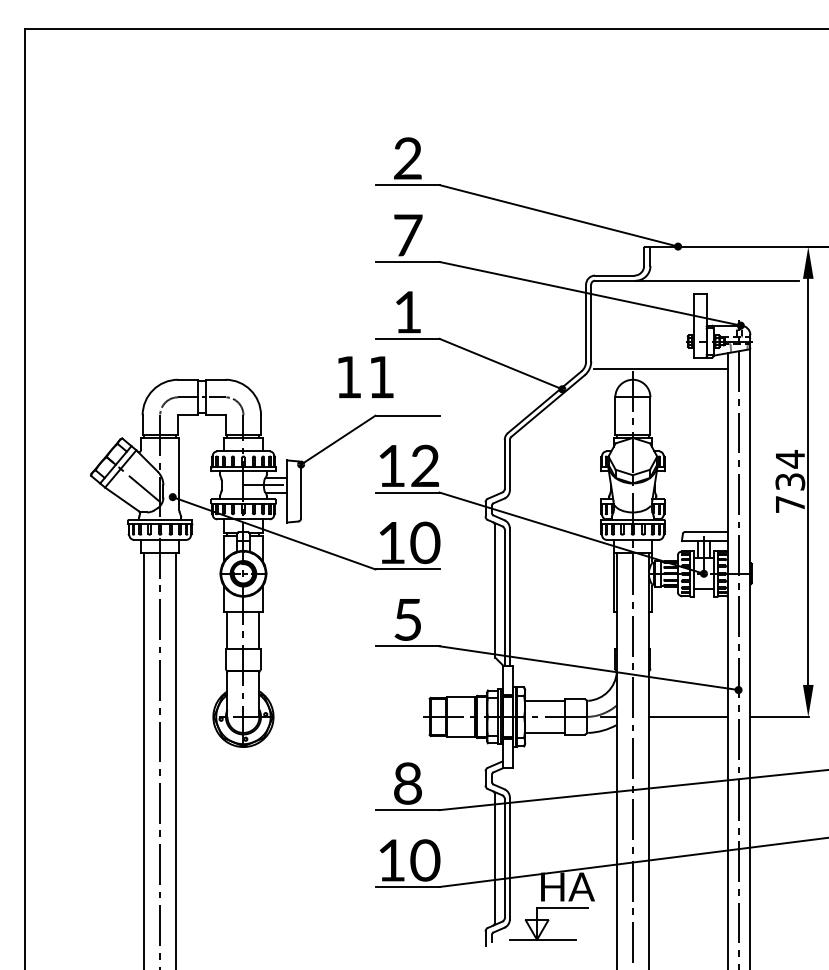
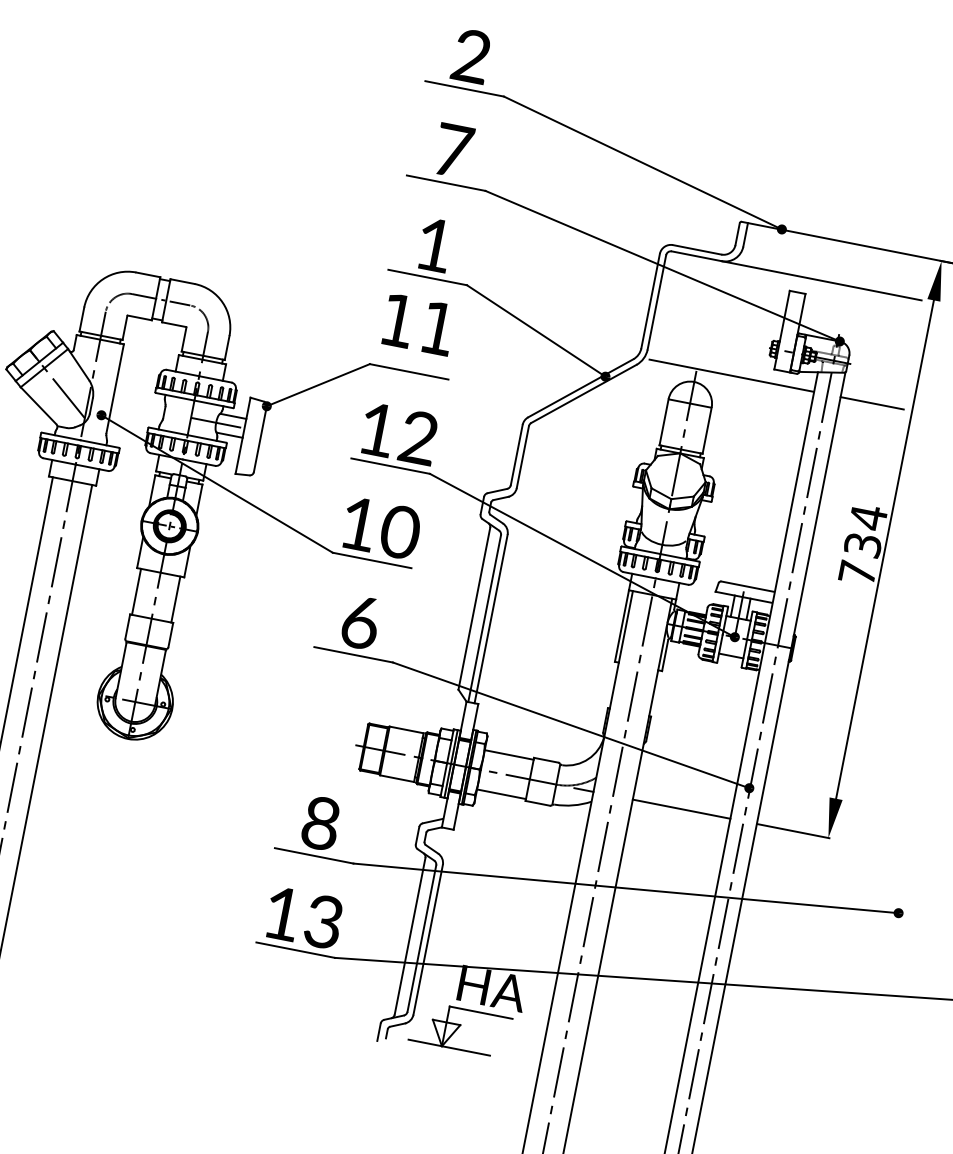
line: (775, 369) -> (871, 403), added
text: (365, 376) -> (418, 323), moved
text: (408, 619) -> (361, 622), 5 -> 6
text: (425, 860) -> (324, 921), 10 -> 13

